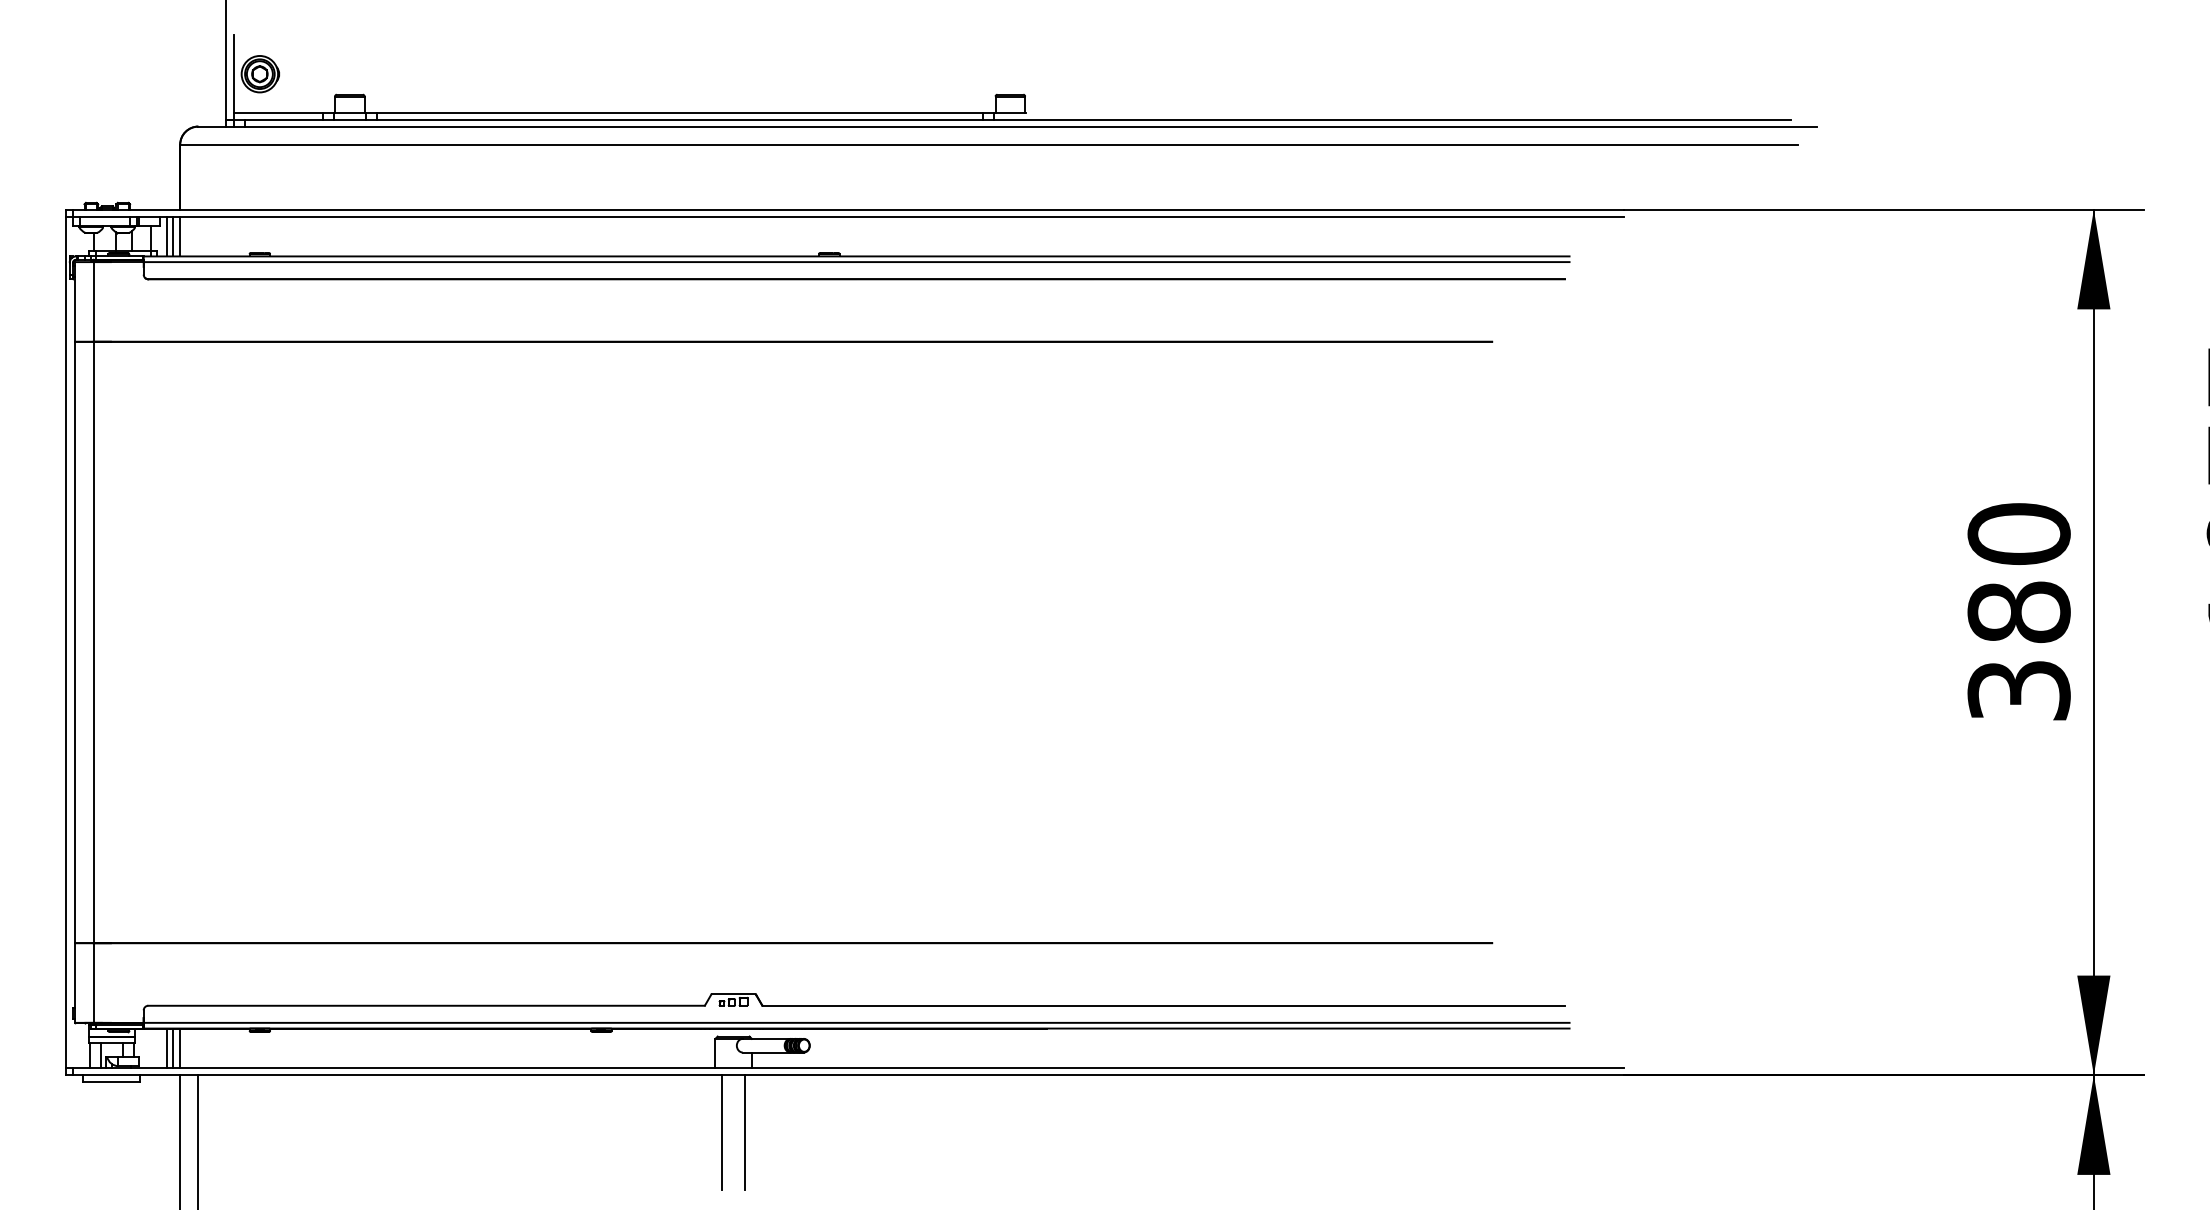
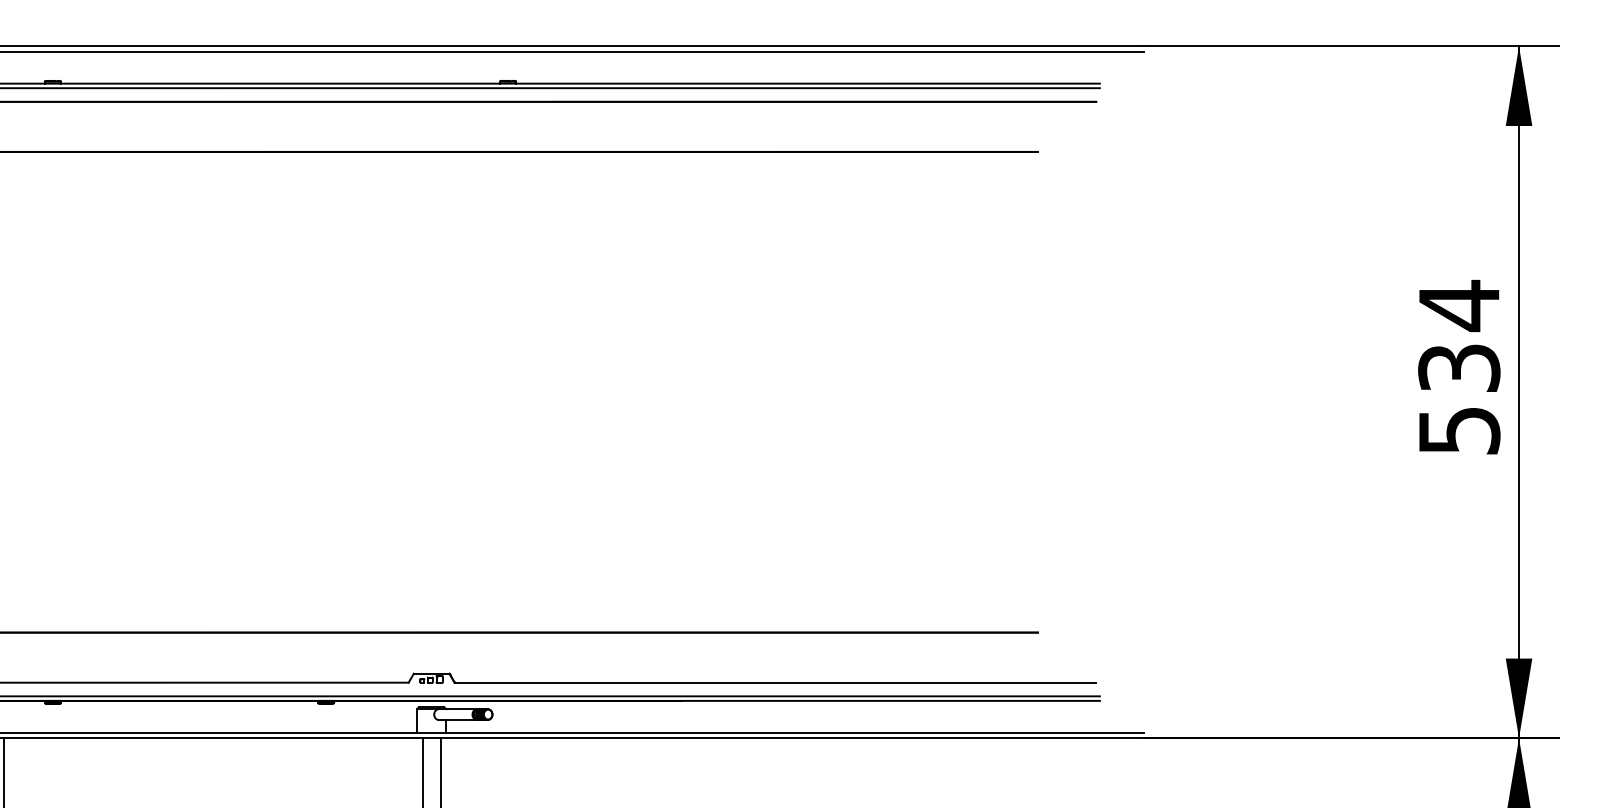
text: (2018, 610) -> (1458, 366), 380 -> 534

